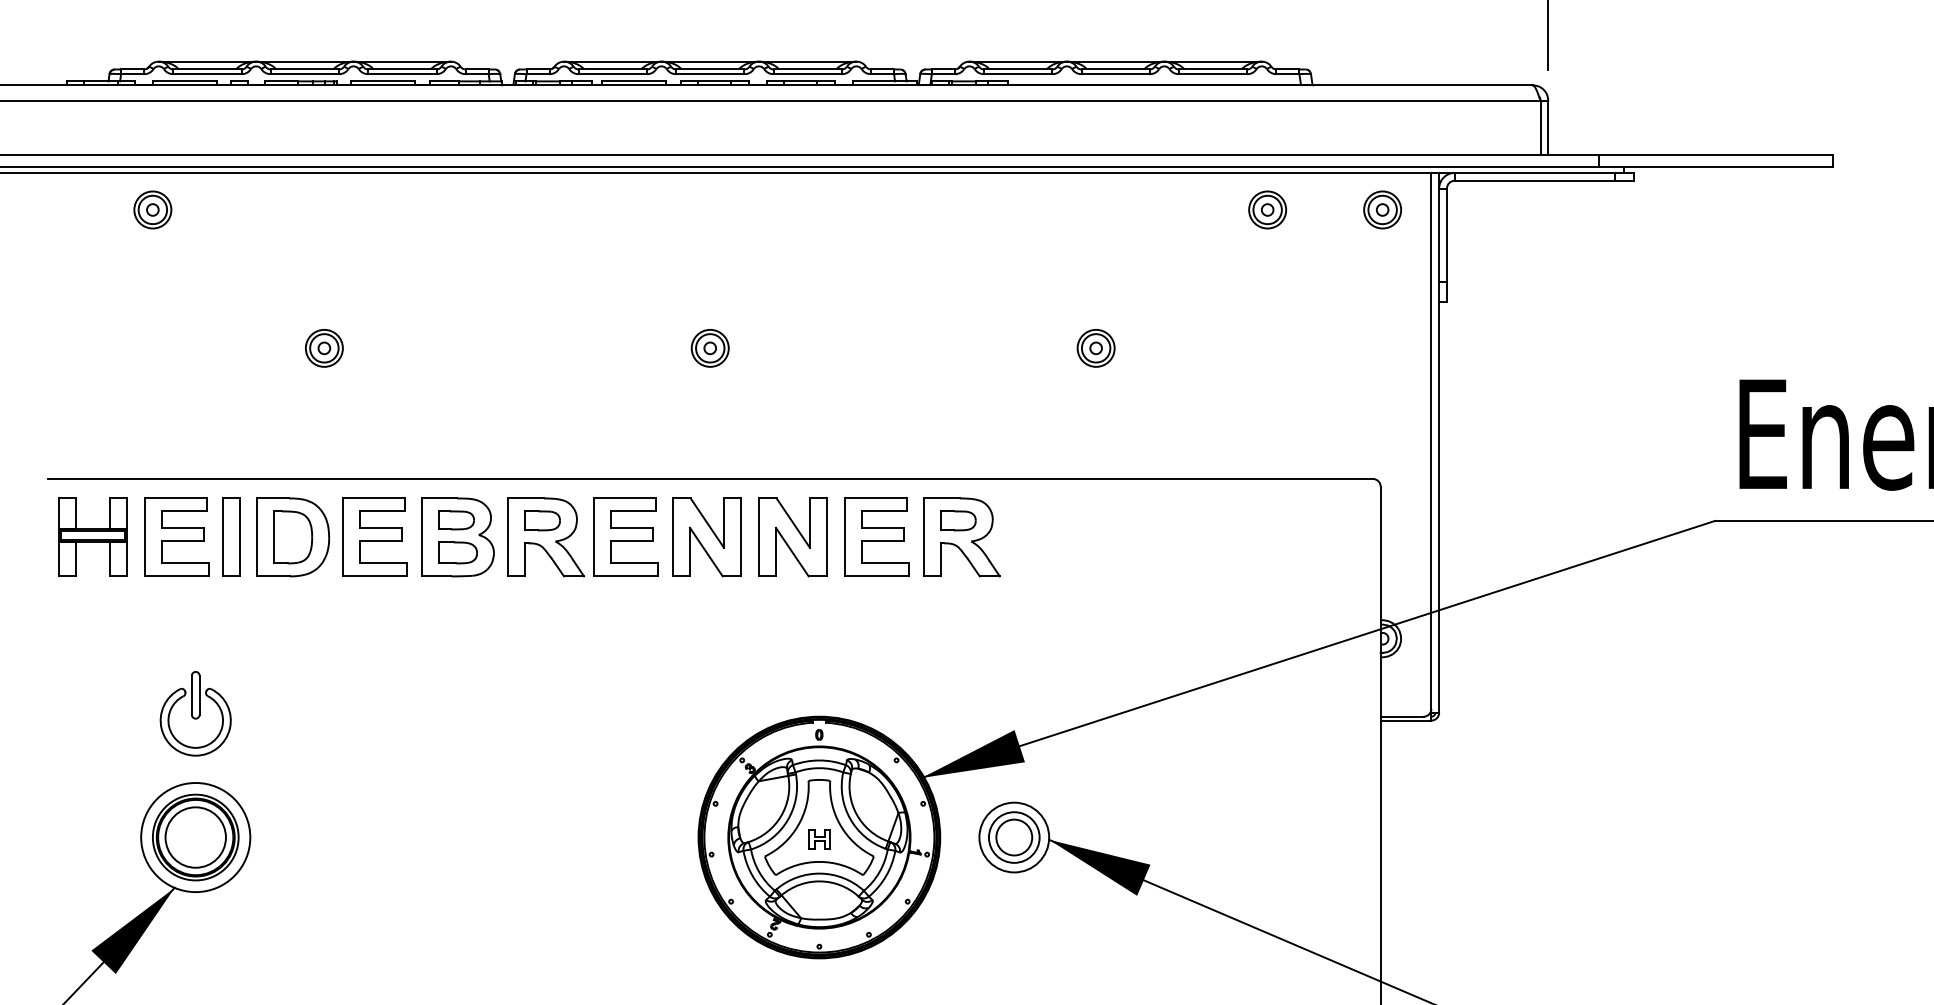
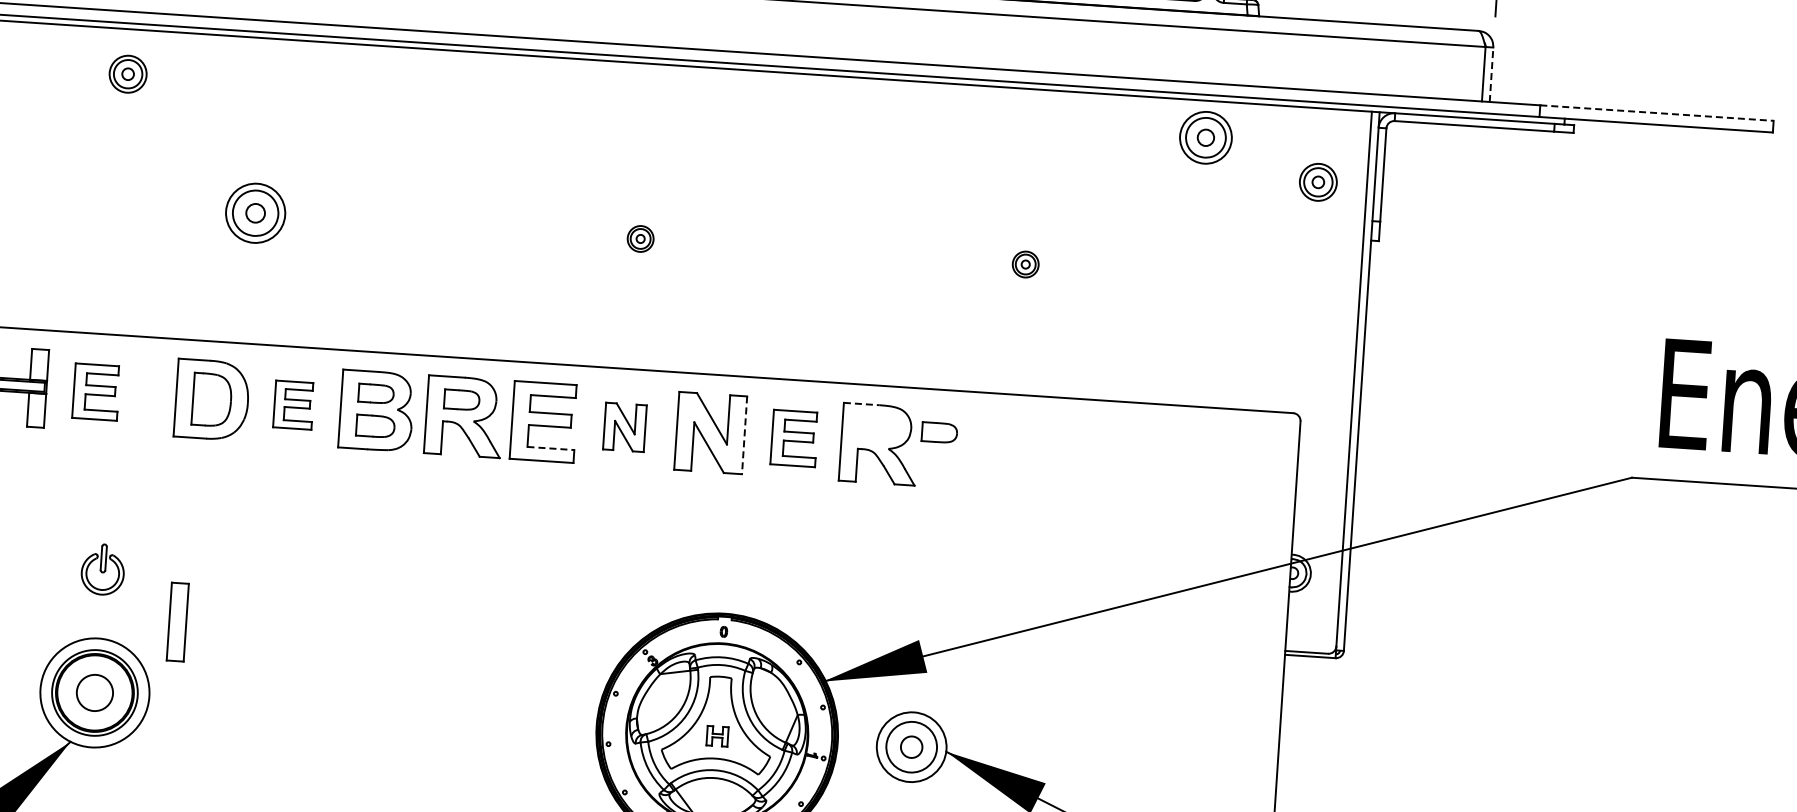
line: (1548, 127) -> (1491, 74), solid -> dashed
line: (1715, 155) -> (1656, 113), solid -> dashed
part: (152, 209) -> (127, 73), moved
part: (1267, 209) -> (1205, 137), size x1.4
part: (1382, 209) -> (1318, 181), moved
part: (324, 348) -> (255, 213), size x1.6
part: (709, 348) -> (639, 239), size x0.7
part: (1095, 348) -> (1025, 264), size x0.7
line: (941, 498) -> (861, 404), solid -> dashed
part: (958, 520) -> (939, 432), moved
part: (176, 536) -> (95, 391), size x0.7
part: (231, 536) -> (177, 621), moved
part: (374, 536) -> (293, 404), size x0.6
part: (876, 536) -> (794, 437), size x0.7
part: (706, 537) -> (624, 427), size x0.6
line: (826, 537) -> (744, 435), solid -> dashed
line: (635, 563) -> (551, 448), solid -> dashed
part: (195, 713) -> (102, 569), size x0.6
circle: (195, 837) -> (94, 692), size x0.6
circle: (1014, 837) -> (911, 747), size x0.6

